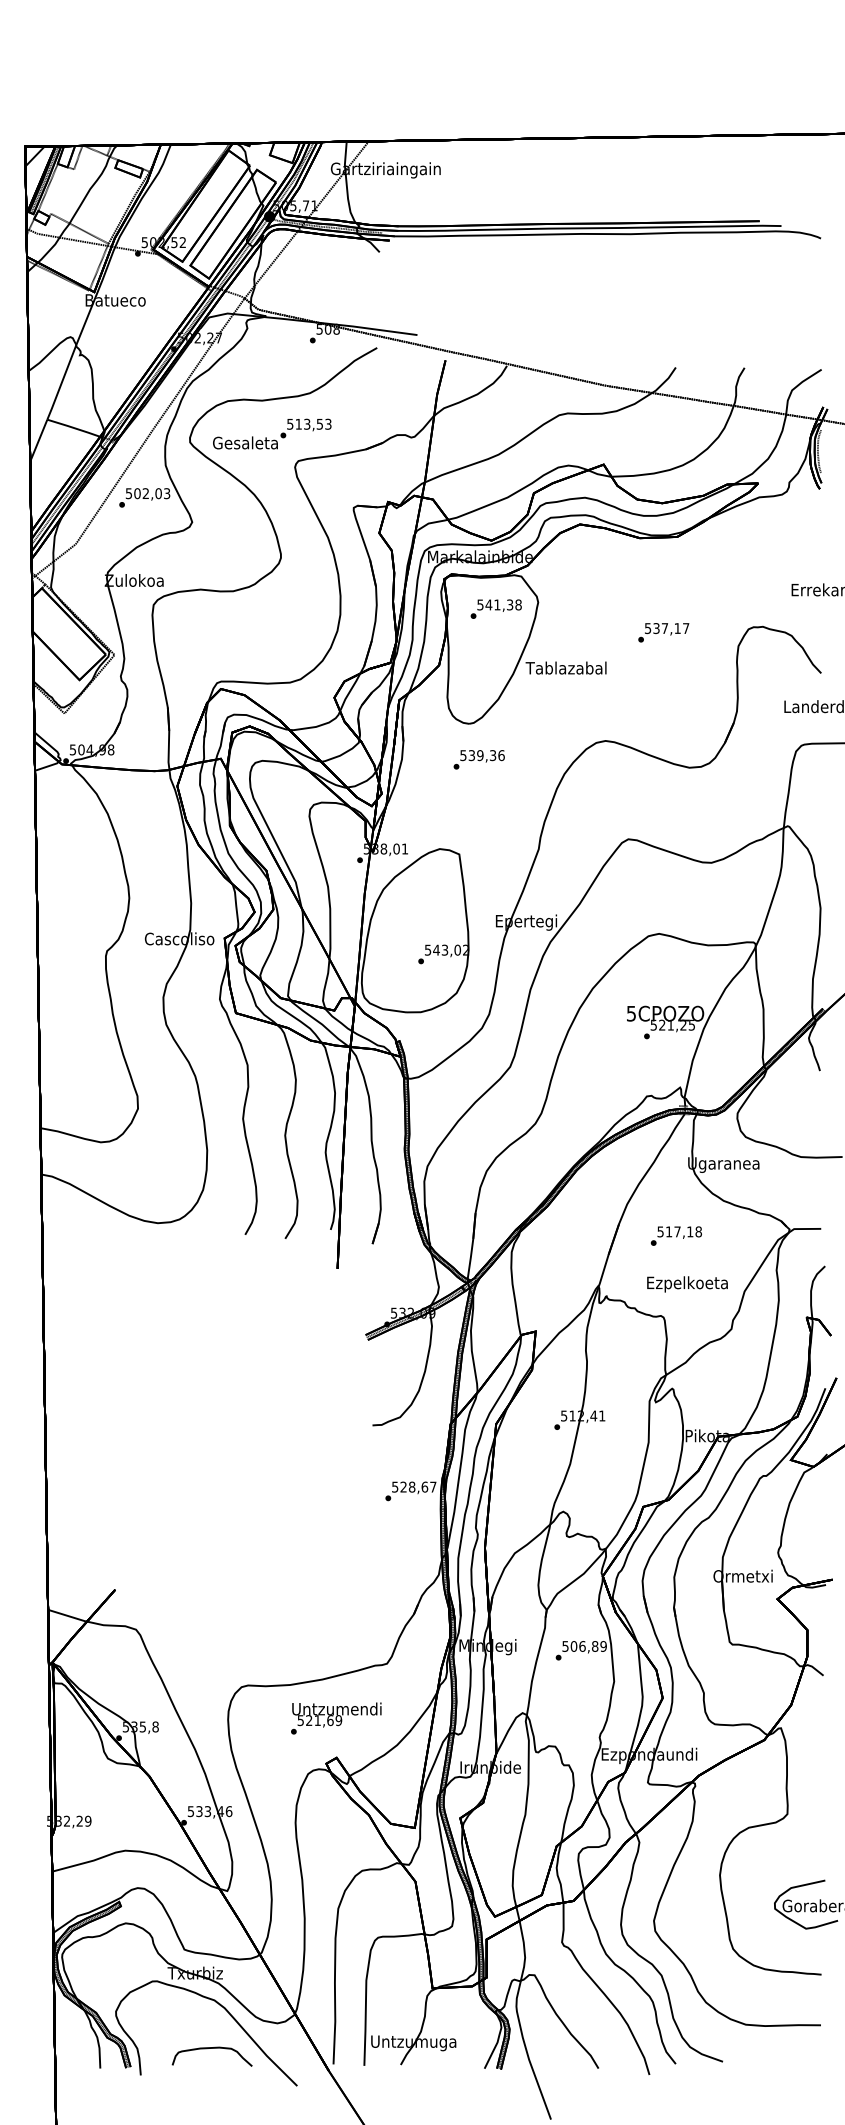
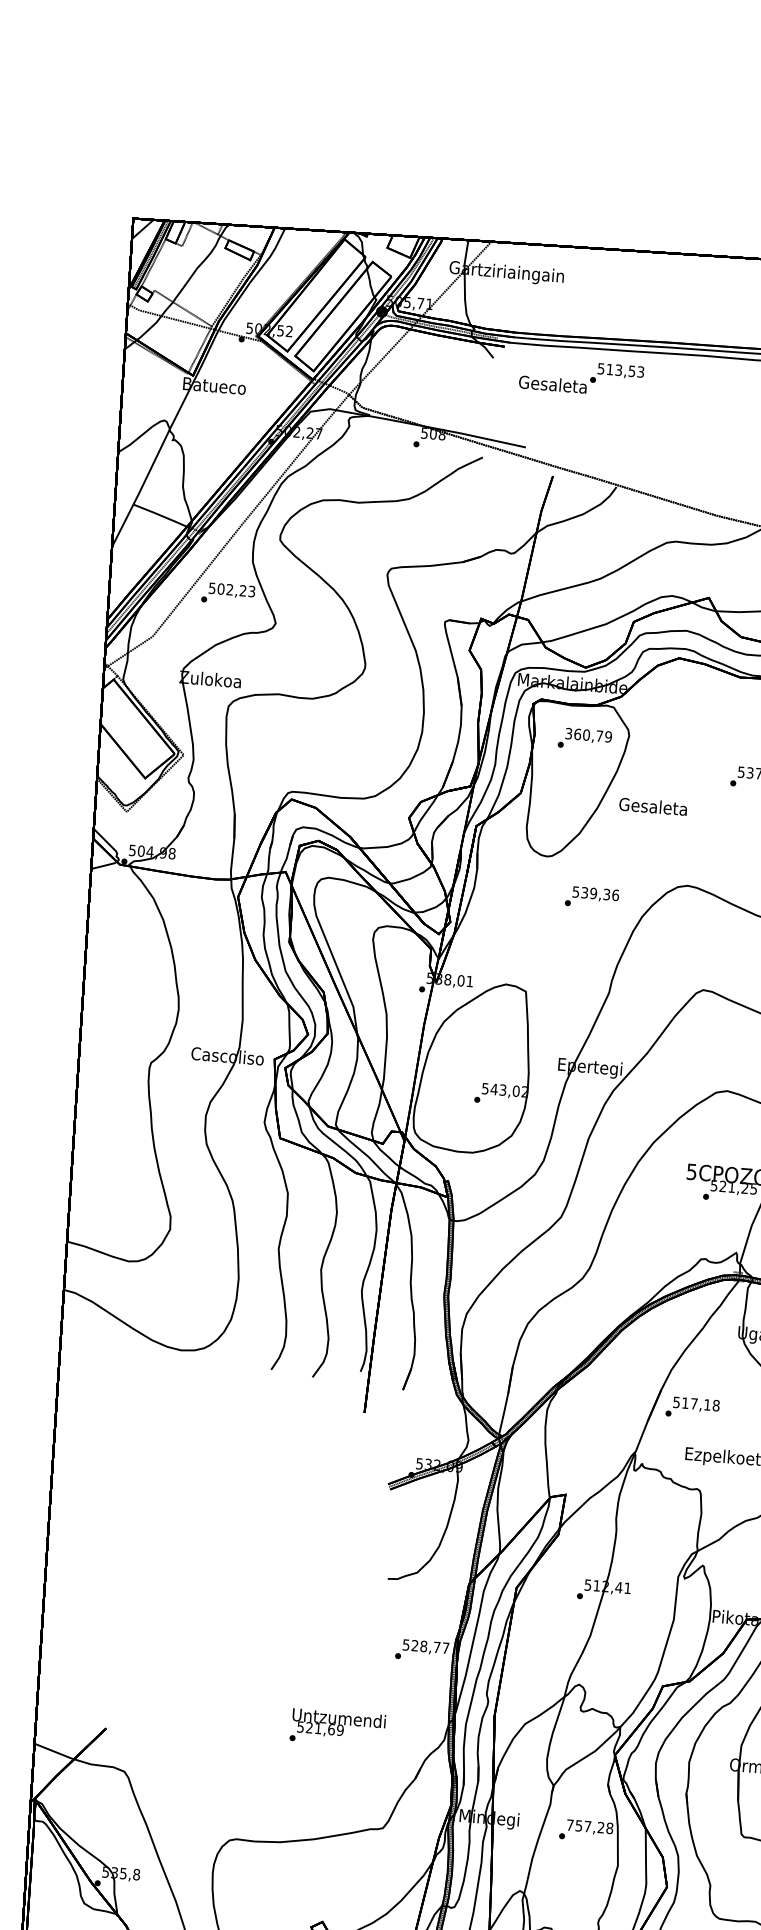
text: (272, 433) -> (581, 376), moved
text: (158, 493) -> (243, 590), 502,03 -> 502,23
text: (499, 604) -> (588, 734), 541,38 -> 360,79
text: (565, 667) -> (652, 805), Tablazabal -> Gesaleta
text: (478, 759) -> (591, 897), moved
text: (676, 1235) -> (692, 1407), moved
text: (424, 1486) -> (436, 1646), 528,67 -> 528,77
text: (584, 1646) -> (589, 1826), 506,89 -> 757,28
text: (336, 1718) -> (338, 1727), moved

